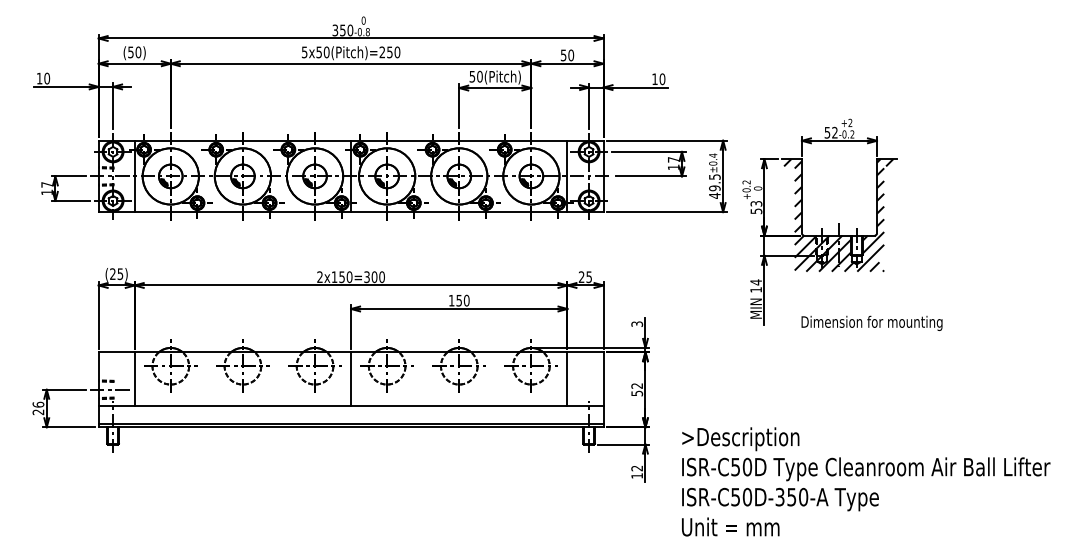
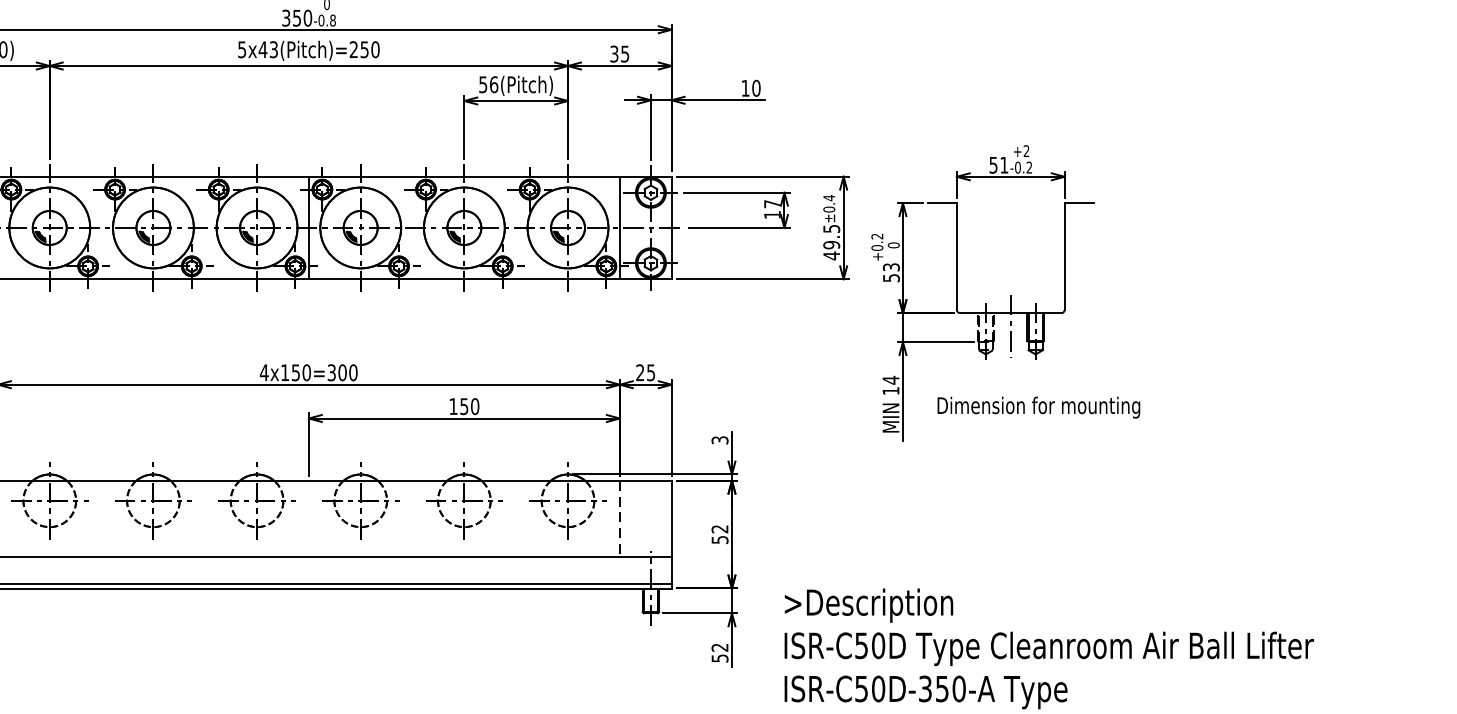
text: (322, 52) -> (267, 49), 5x50(Pitch)=250 -> 5x43(Pitch)=250
text: (567, 55) -> (619, 54), 50 -> 35
text: (479, 76) -> (493, 84), 50(Pitch) -> 56(Pitch)
text: (834, 132) -> (1003, 164), 52 -> 51
hatch: (838, 215) -> (1009, 284), removed
text: (320, 276) -> (264, 371), 2x150=300 -> 4x150=300
text: (871, 322) -> (1038, 406), moved
line: (351, 378) -> (309, 518), removed
line: (567, 378) -> (619, 518), solid -> dashed
text: (637, 475) -> (720, 657), 12 -> 52

